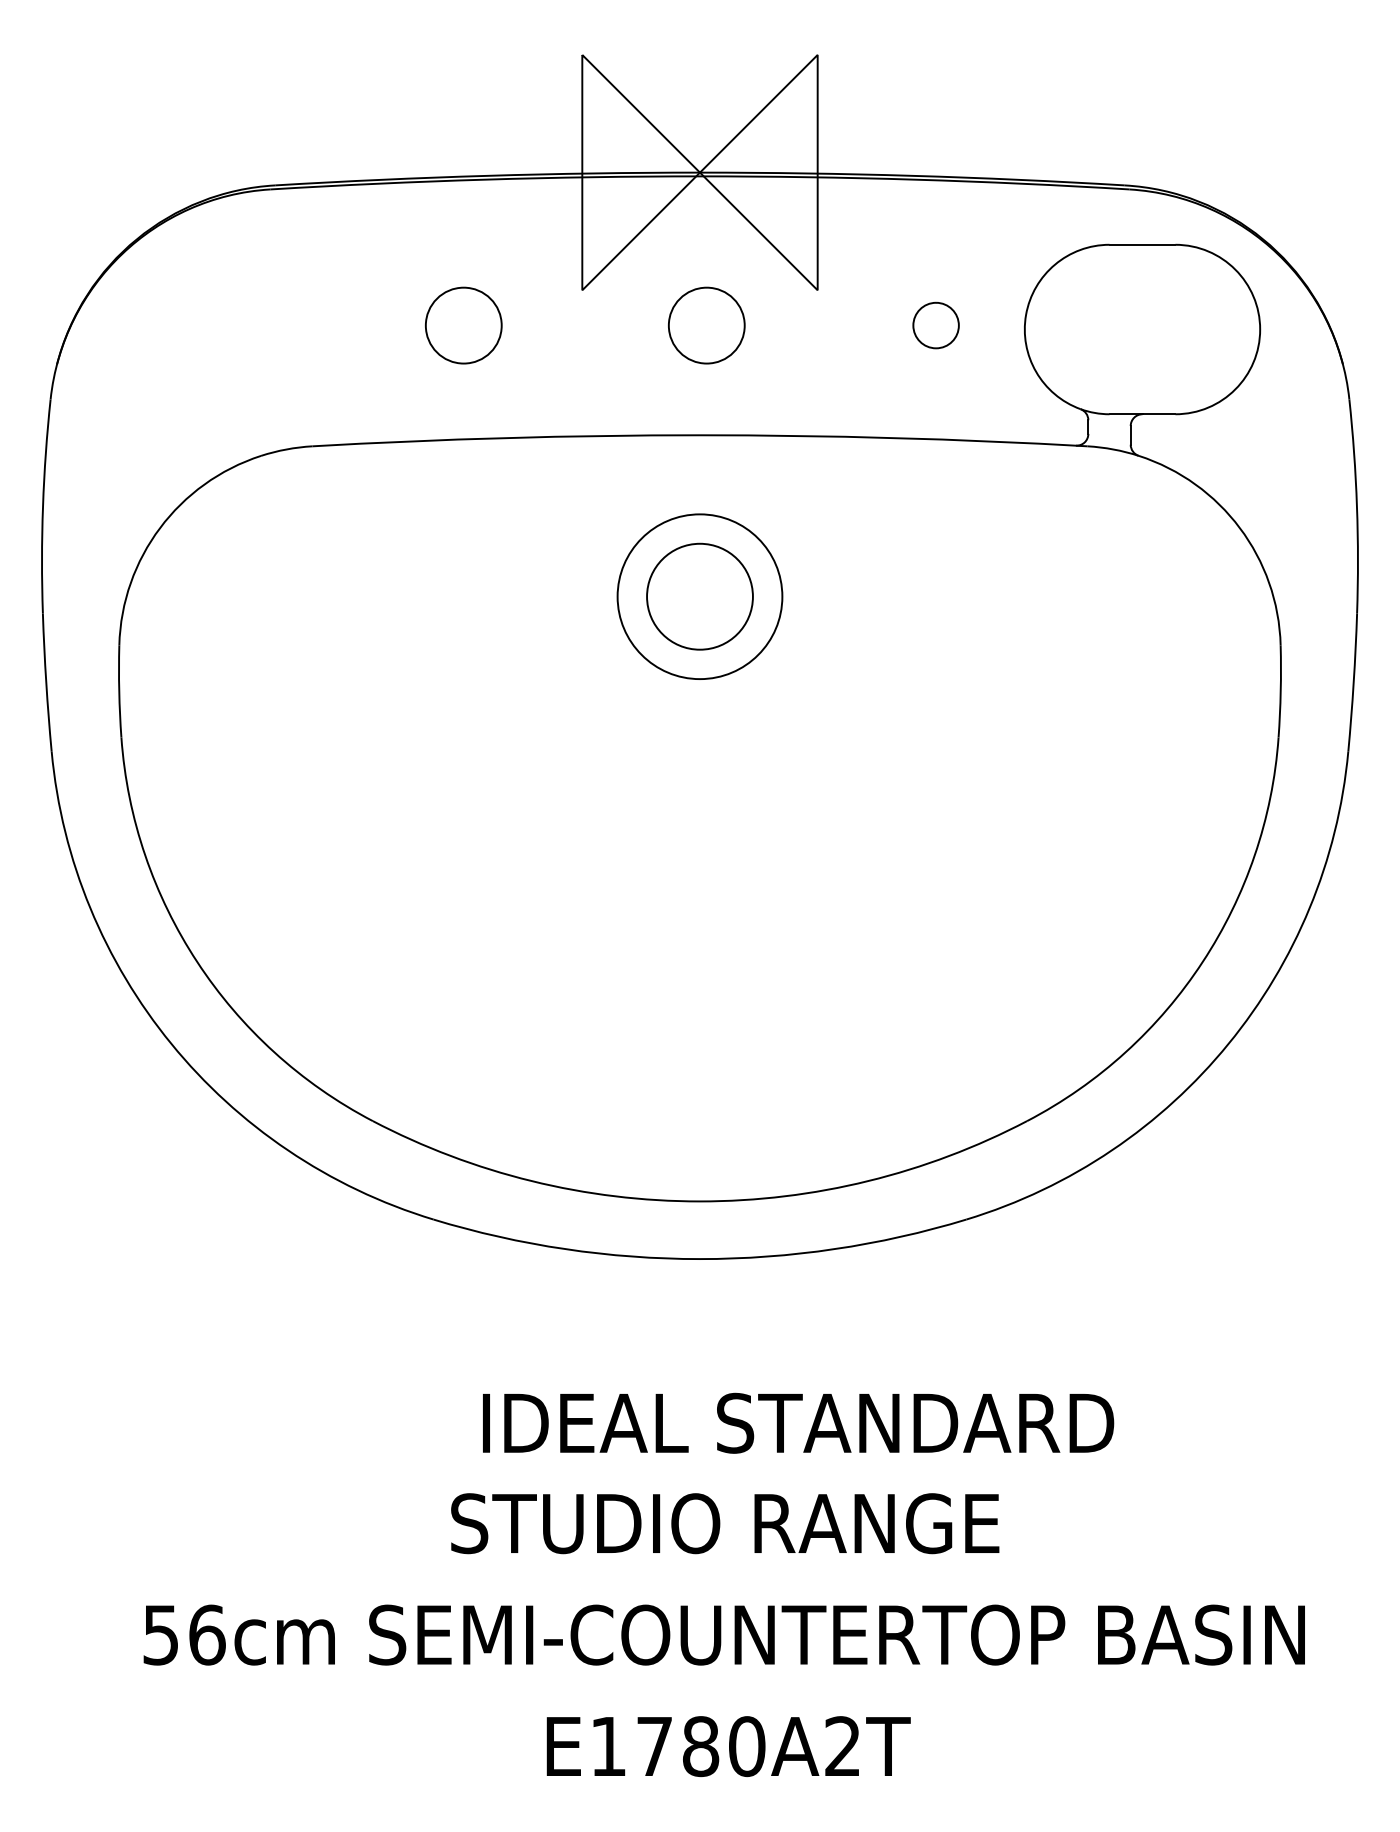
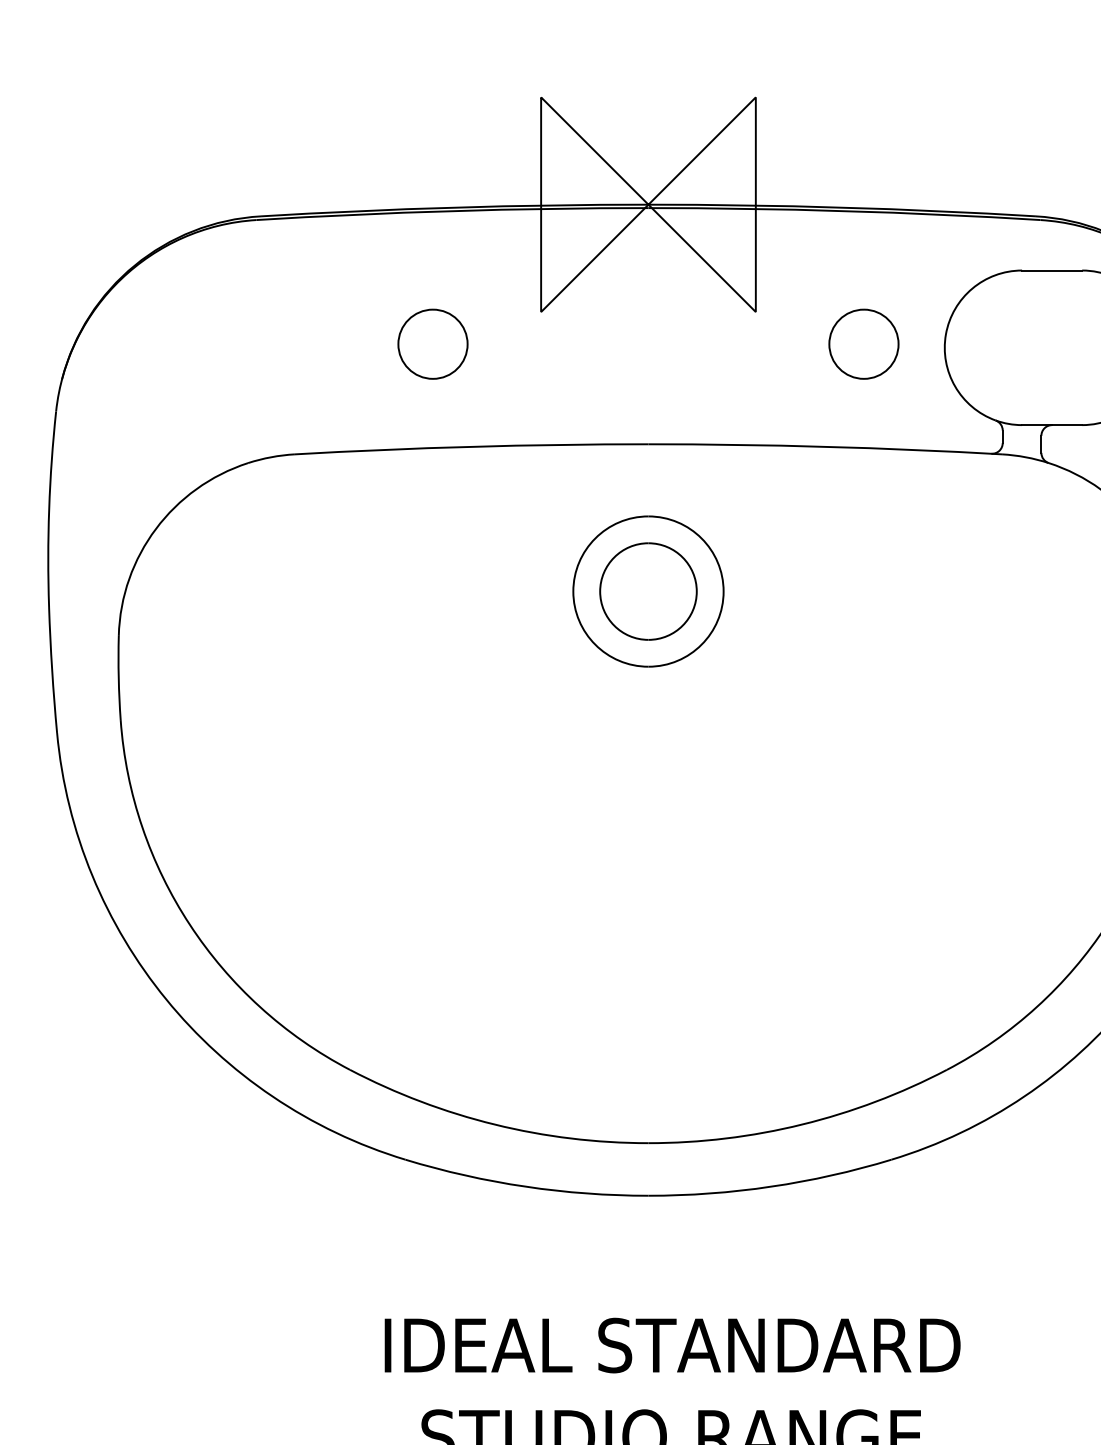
part: (706, 325) -> (654, 344), removed
part: (935, 325) -> (863, 344), size x1.67
text: (798, 1422) -> (672, 1344), moved

